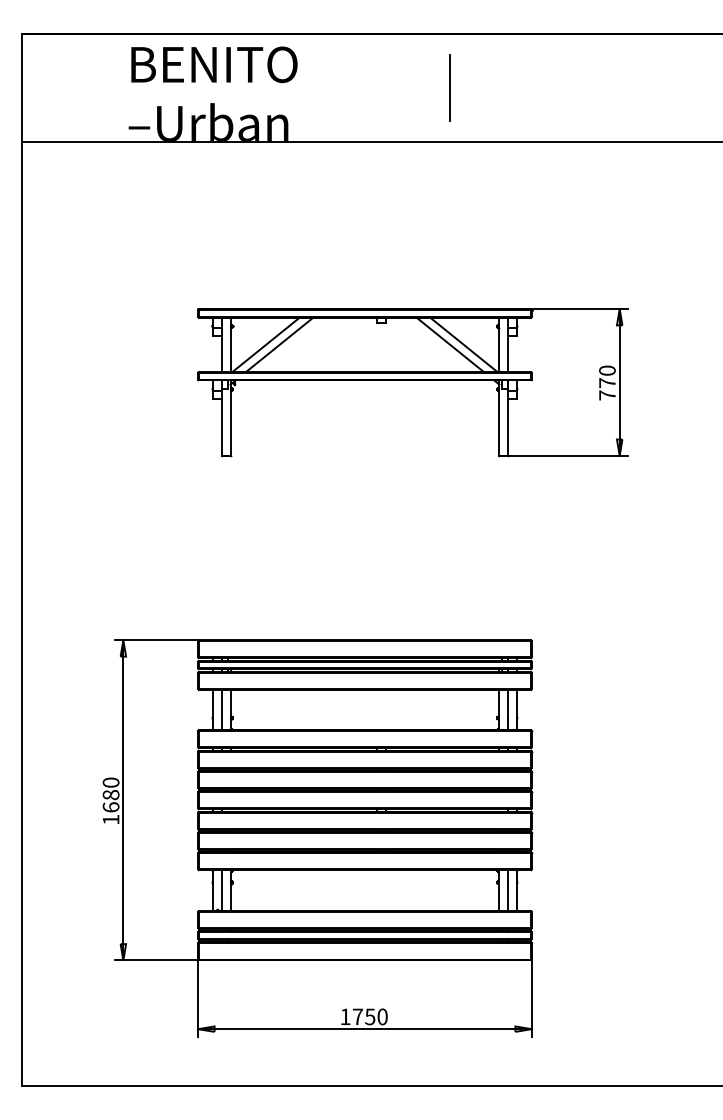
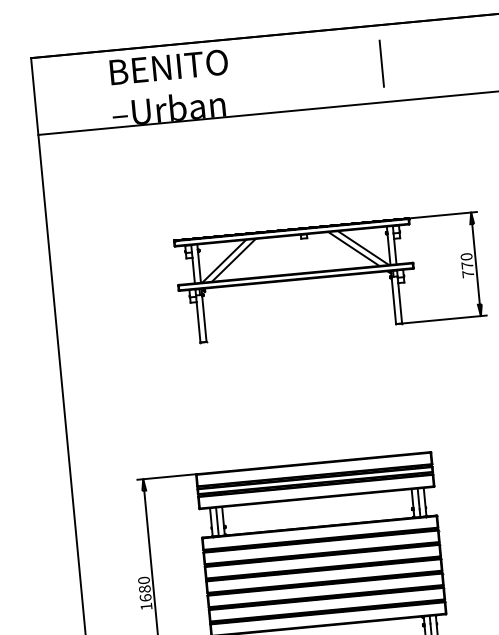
line: (449, 87) -> (381, 63), moved

